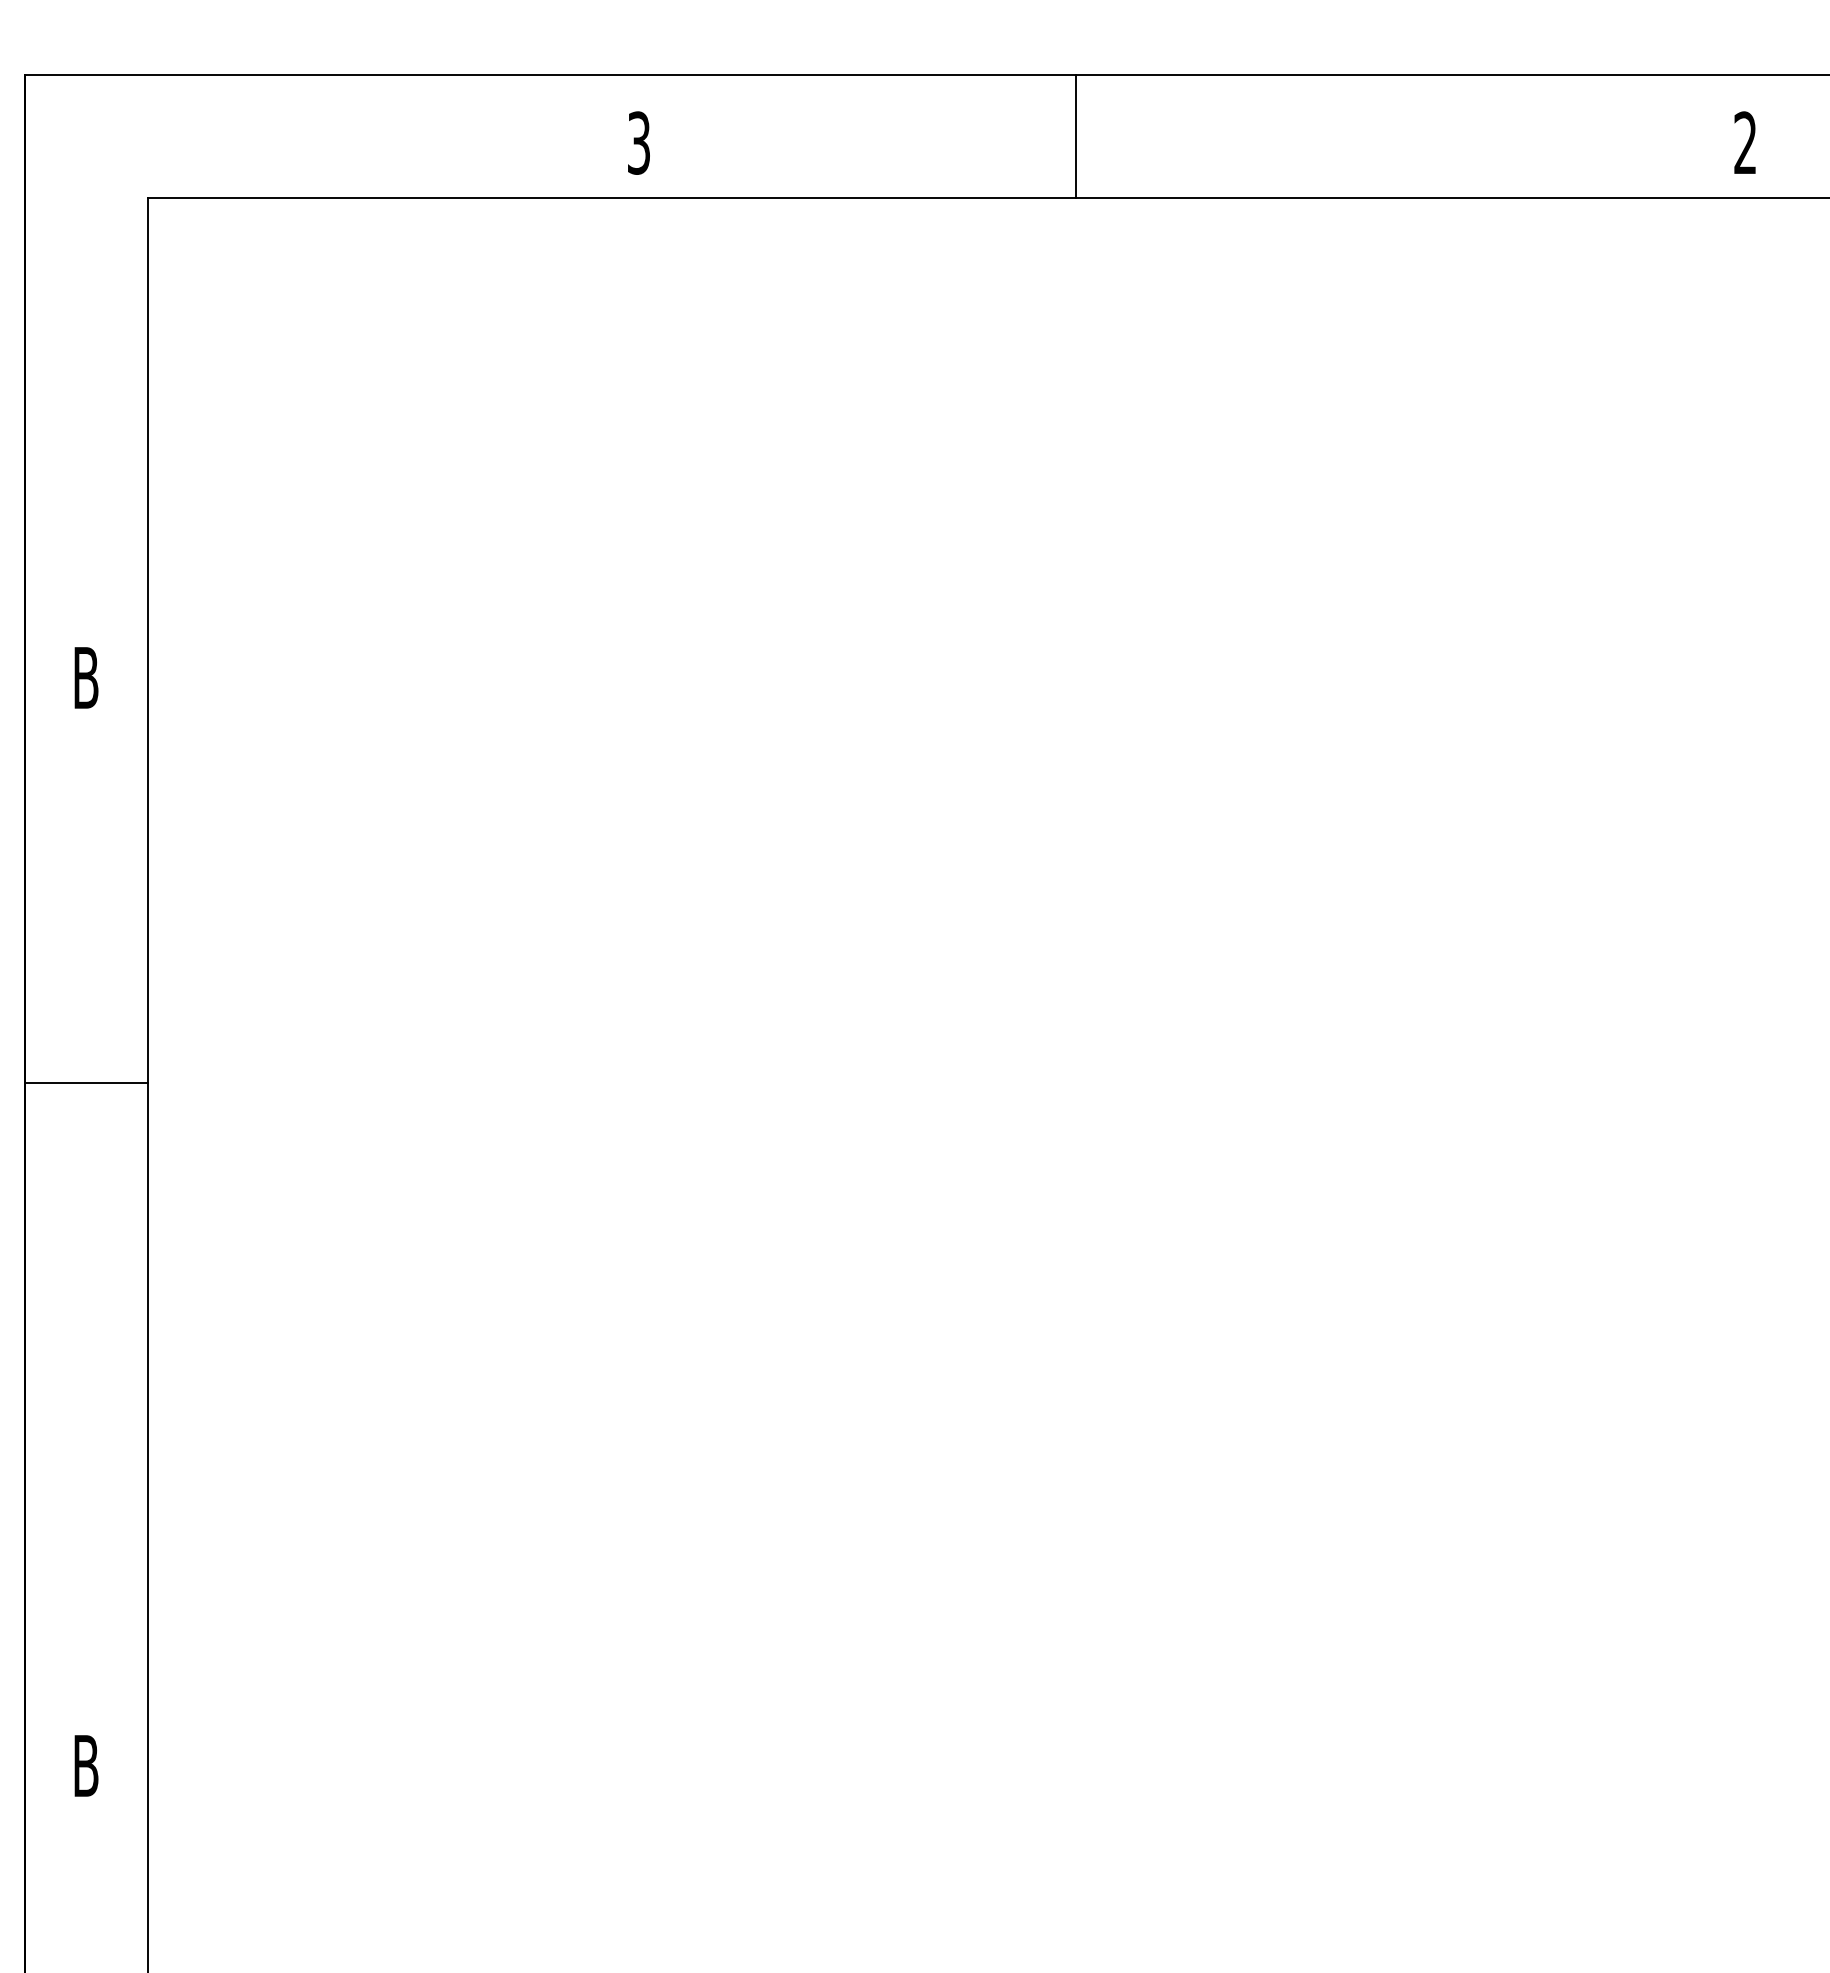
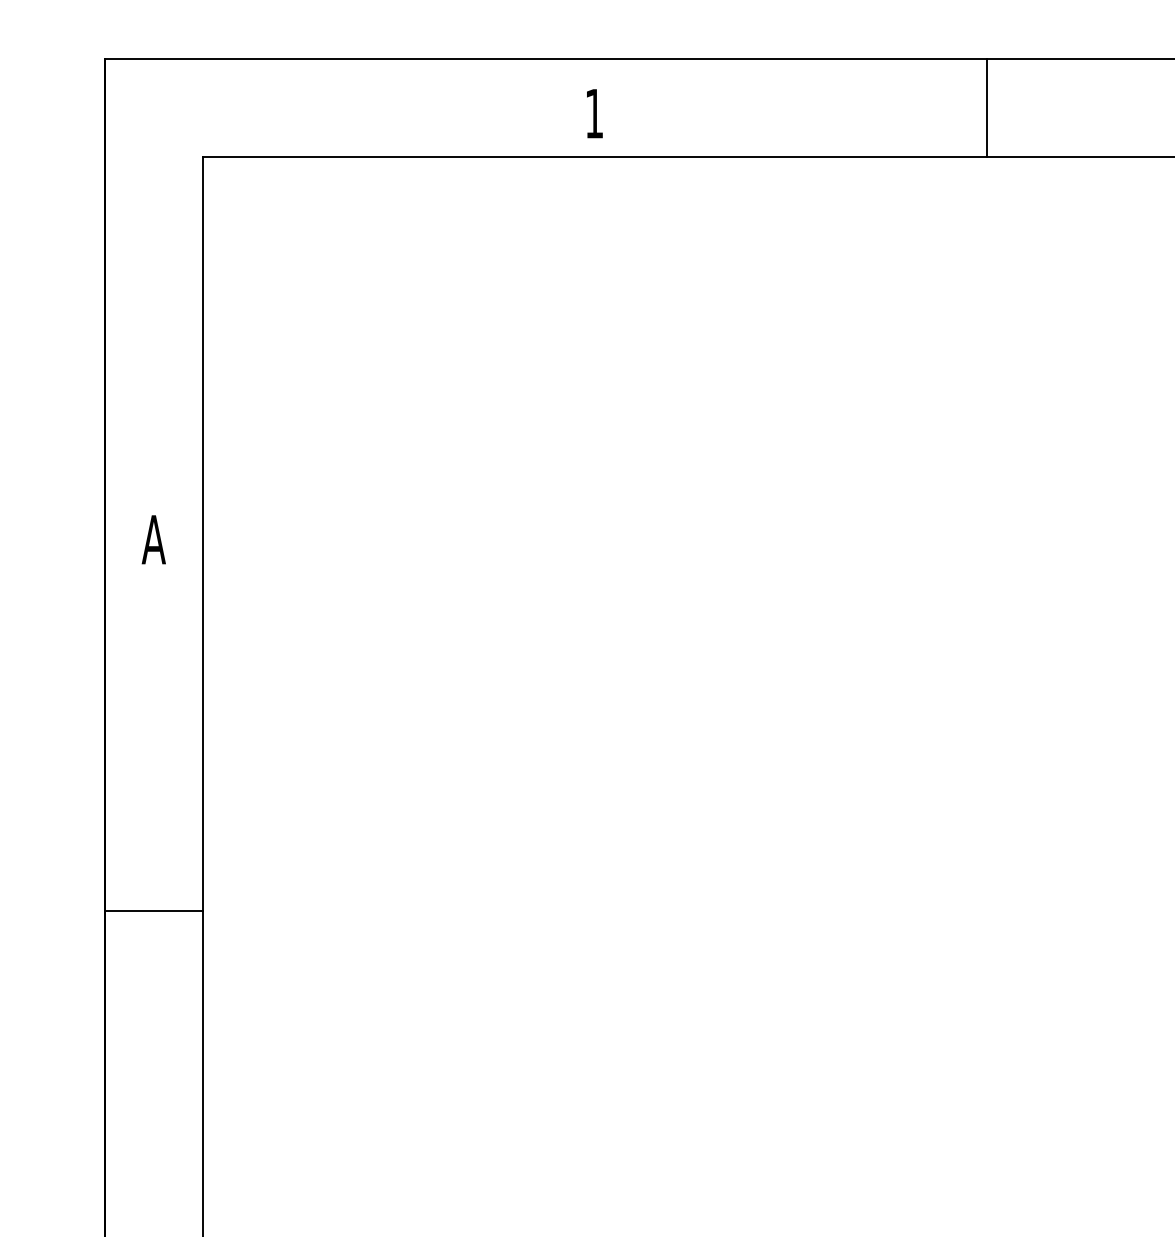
line: (1076, 135) -> (986, 107), moved
text: (638, 142) -> (594, 113), 3 -> 1
text: (85, 677) -> (153, 539), B -> A
line: (85, 1083) -> (153, 911), moved

